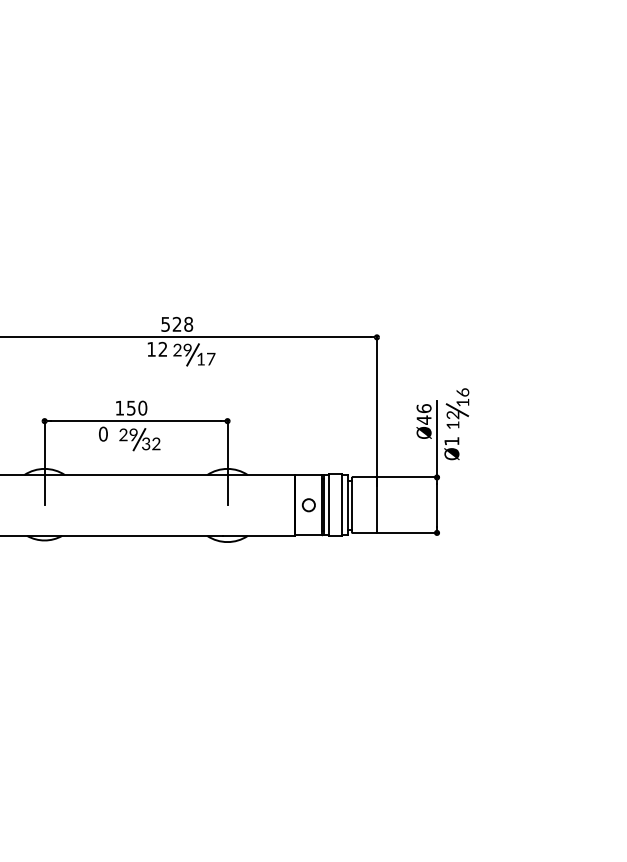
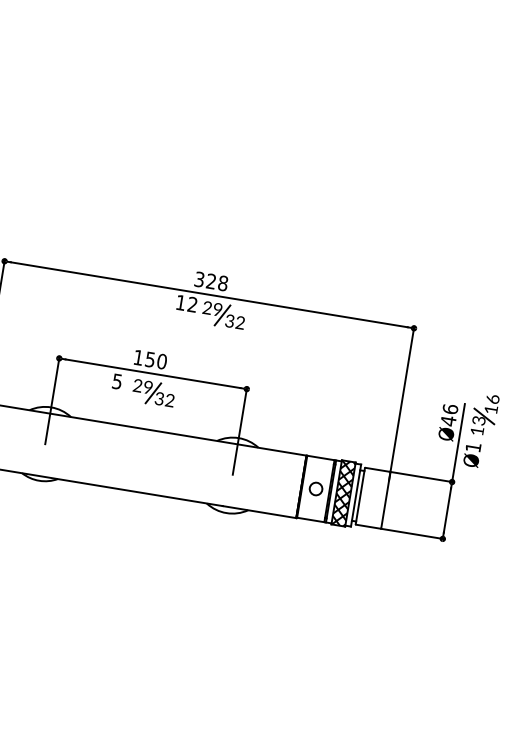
text: (165, 323) -> (199, 278), 528 -> 328
text: (205, 358) -> (234, 321), 17 -> 32
text: (454, 415) -> (480, 421), 12 -> 13
text: (103, 433) -> (117, 380), 0 -> 5
hatch: (335, 504) -> (343, 492), added

